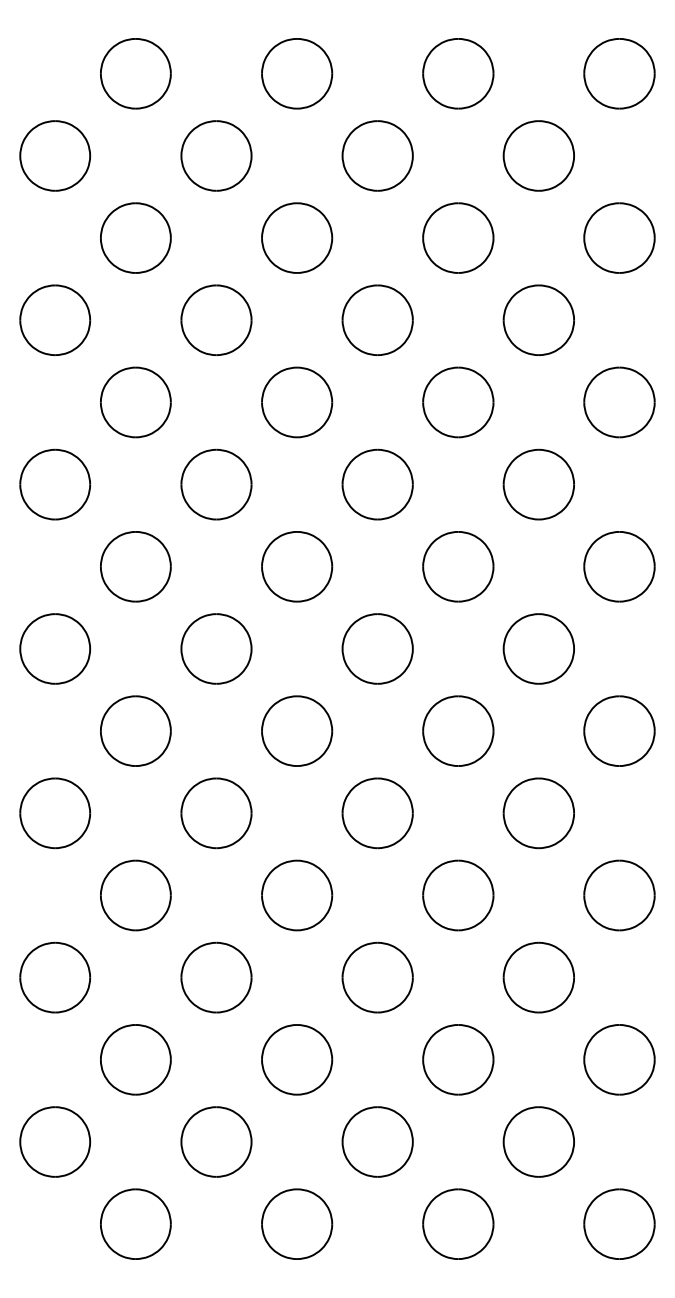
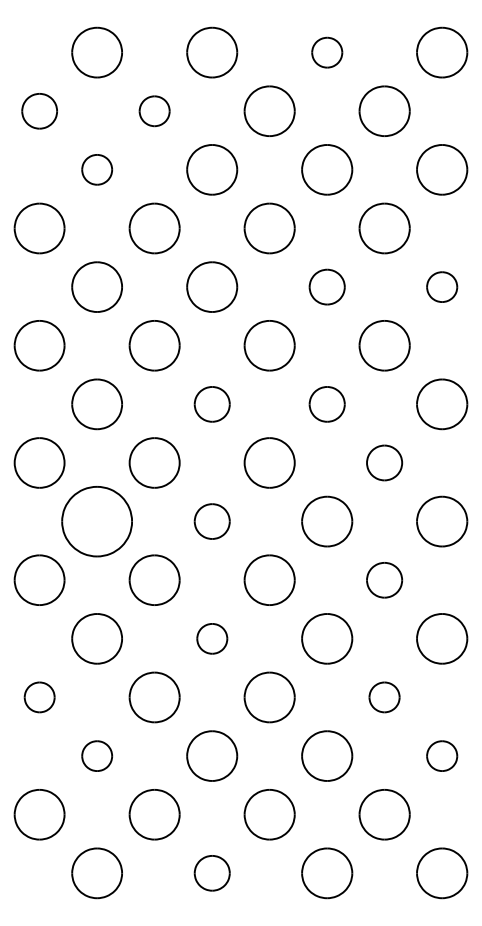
part: (458, 73) -> (327, 52), size x0.6
part: (55, 155) -> (39, 110), size x0.7
part: (216, 155) -> (154, 110), size x0.6
part: (135, 237) -> (96, 169), size x0.6
part: (458, 402) -> (327, 287), size x0.7
part: (619, 402) -> (442, 287), size x0.6
part: (297, 566) -> (212, 404), size x0.7
part: (458, 566) -> (327, 404), size x0.7
part: (538, 648) -> (384, 462), size x0.7
part: (135, 730) -> (96, 521), size x1.4
part: (297, 730) -> (212, 521), size x0.7
part: (538, 813) -> (384, 580), size x0.7
part: (297, 895) -> (212, 638), size x0.6
part: (55, 977) -> (39, 697), size x0.6
part: (538, 977) -> (384, 697), size x0.6
part: (135, 1059) -> (96, 755), size x0.6
part: (619, 1059) -> (442, 755), size x0.6
part: (297, 1223) -> (212, 872), size x0.7

